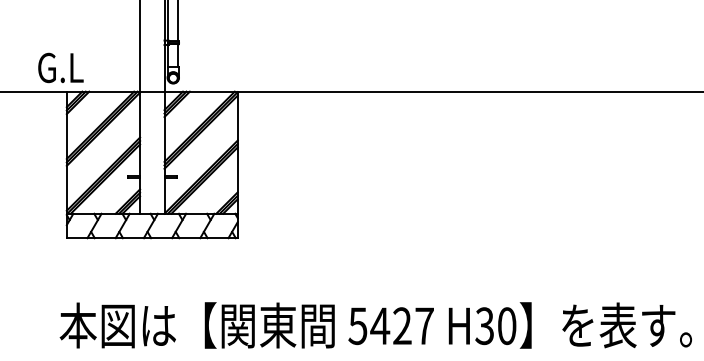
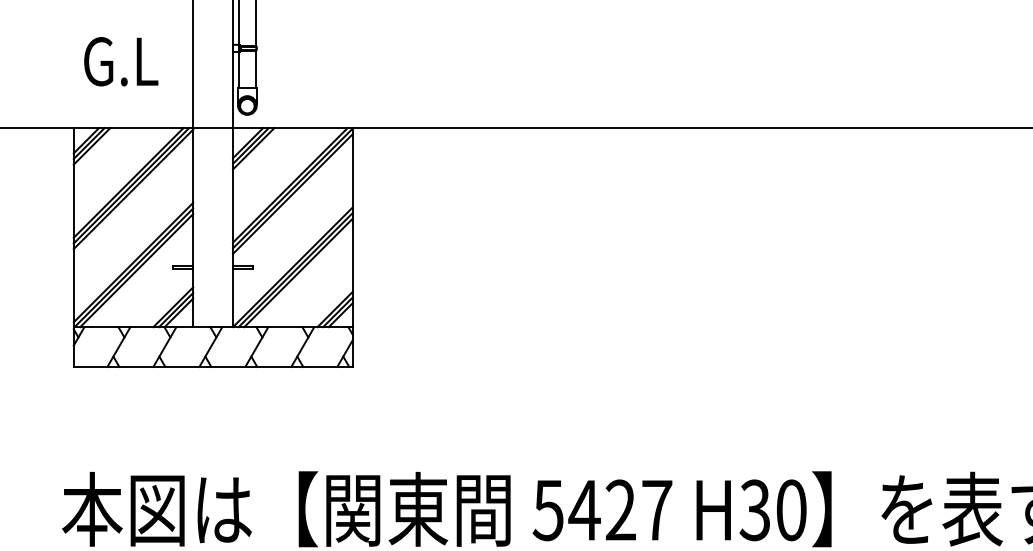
text: (60, 67) -> (120, 60), moved

